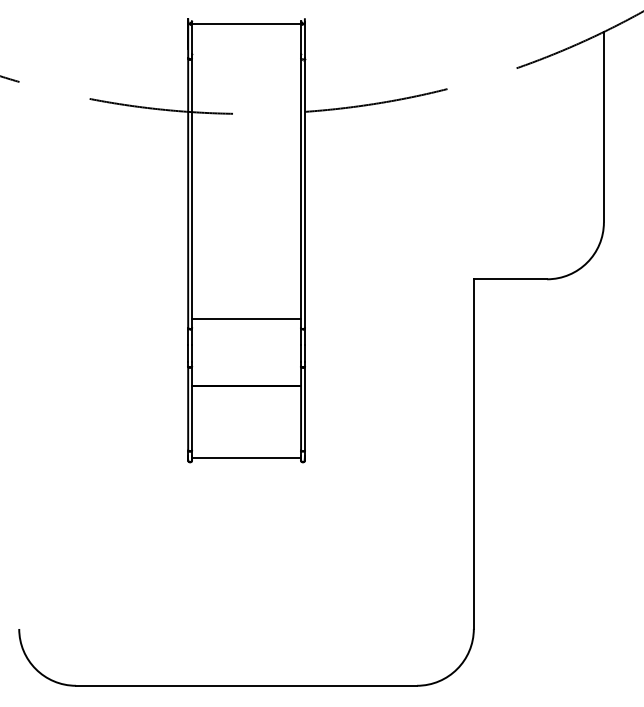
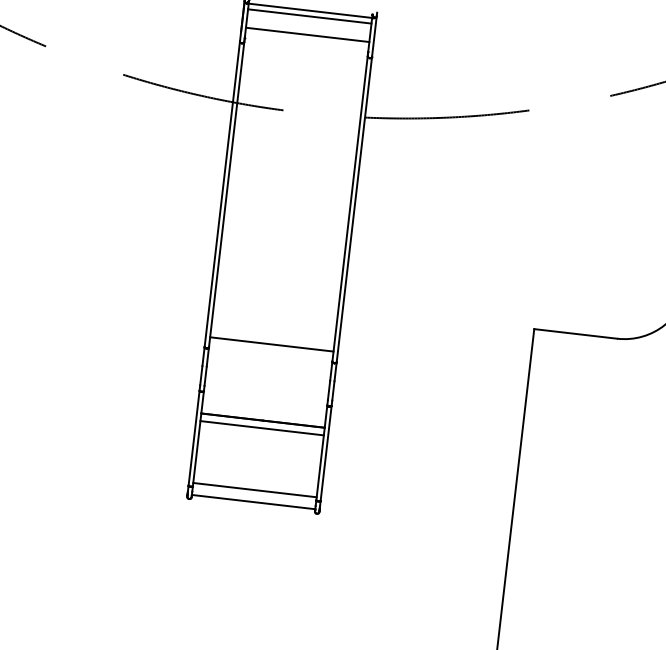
line: (246, 29) -> (309, 16), added
line: (246, 45) -> (307, 34), added
line: (246, 393) -> (262, 428), added
line: (246, 447) -> (255, 489), added

